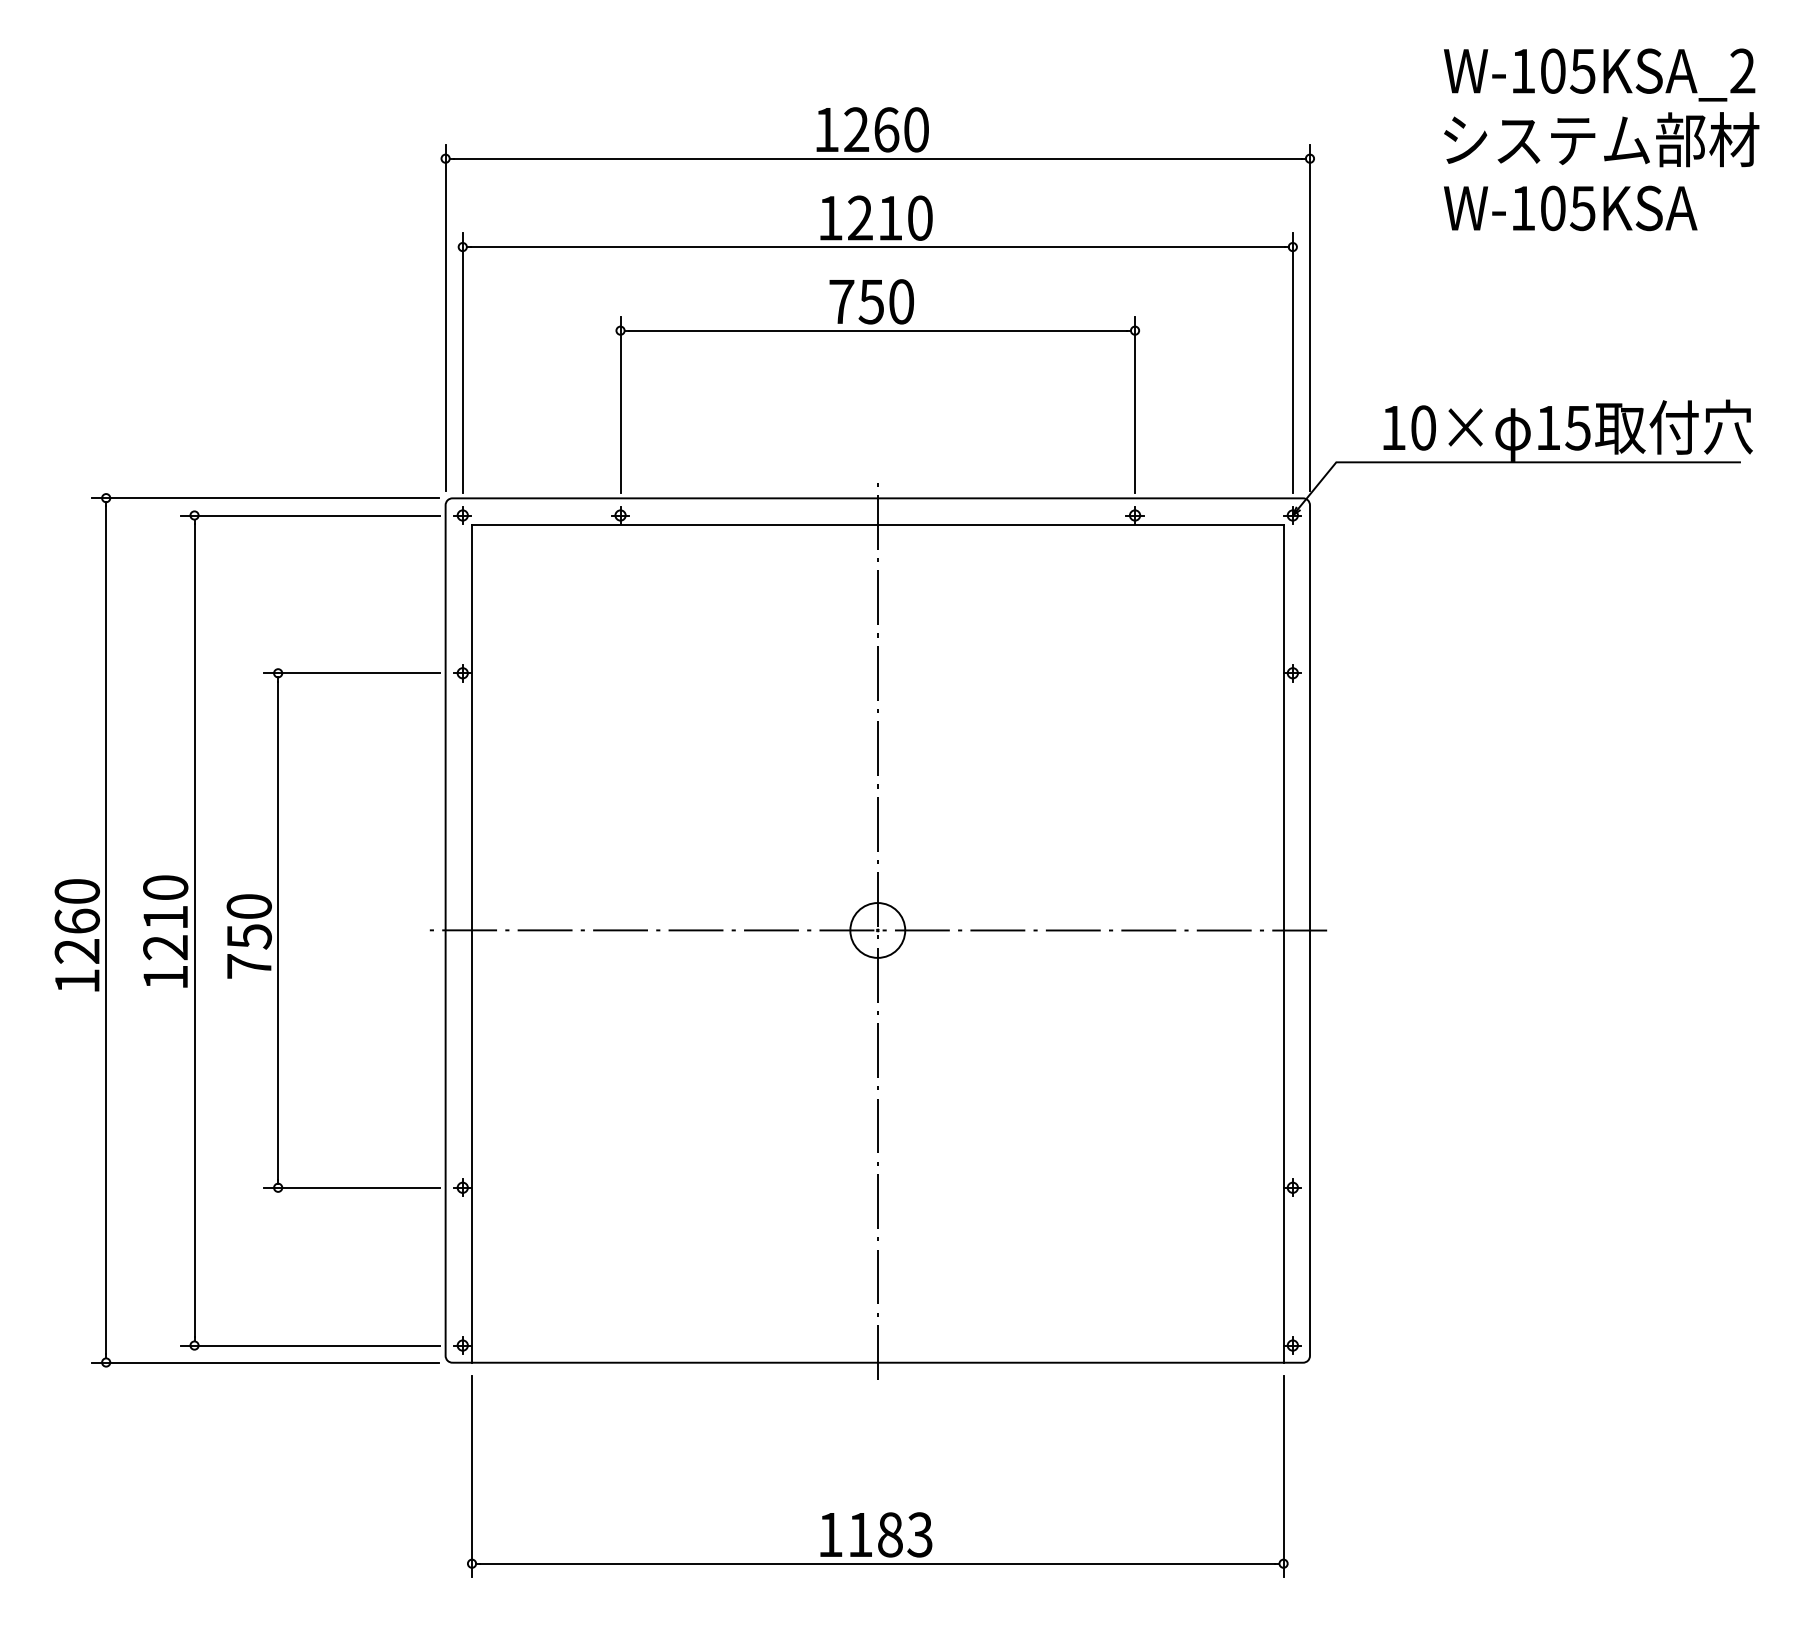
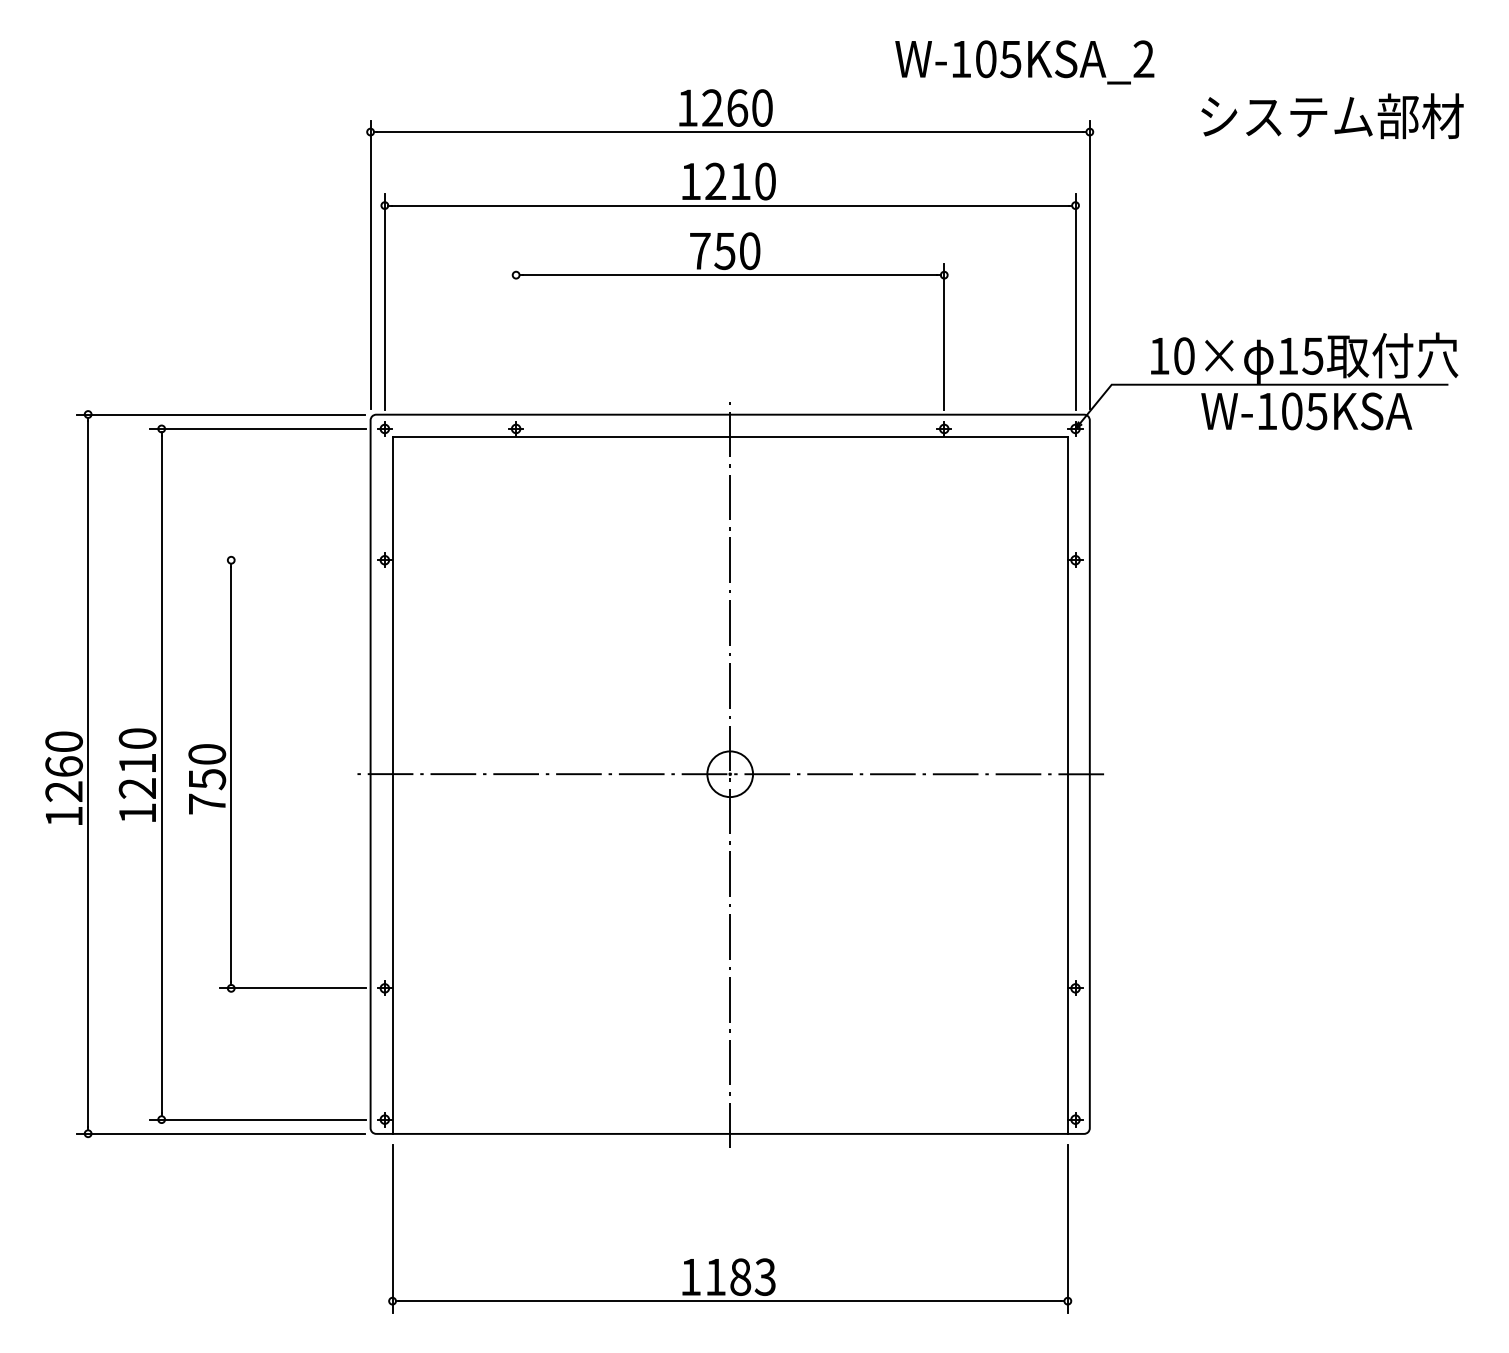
text: (1599, 75) -> (1024, 62), moved
text: (1570, 208) -> (1306, 411), moved
line: (620, 404) -> (516, 336), removed
line: (351, 673) -> (292, 560), removed

